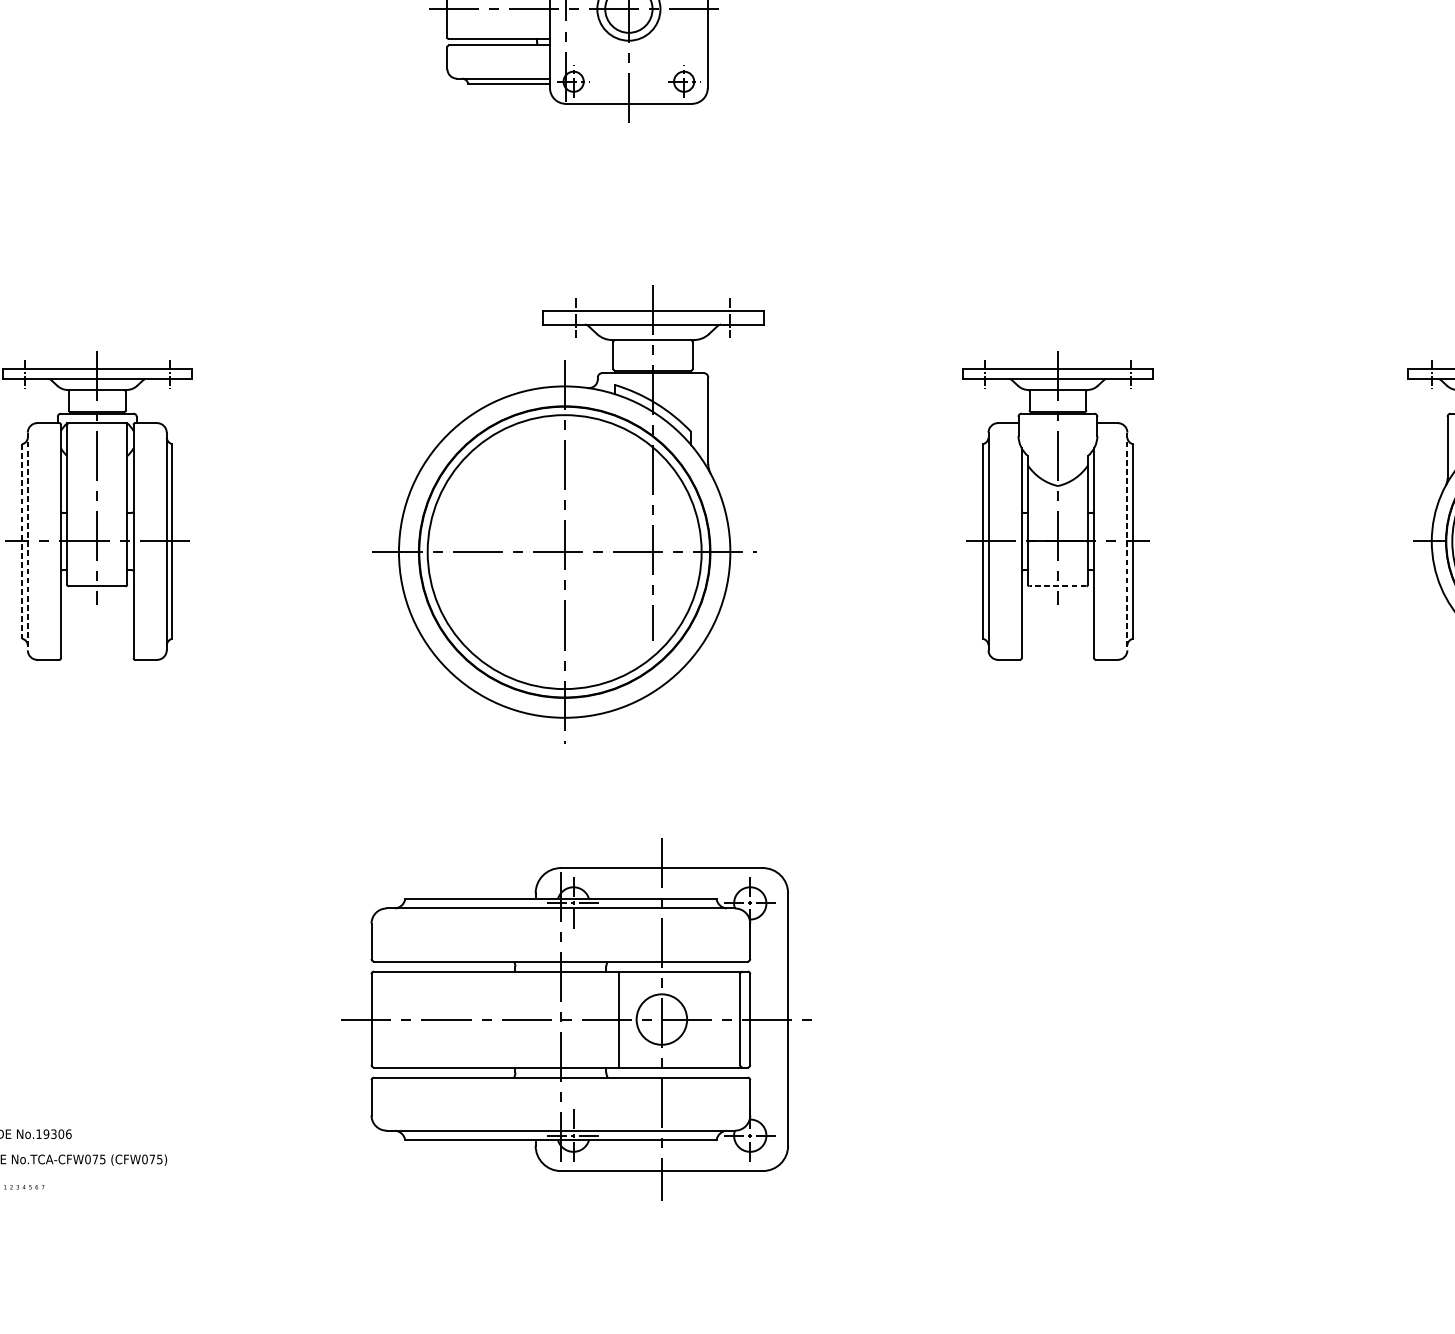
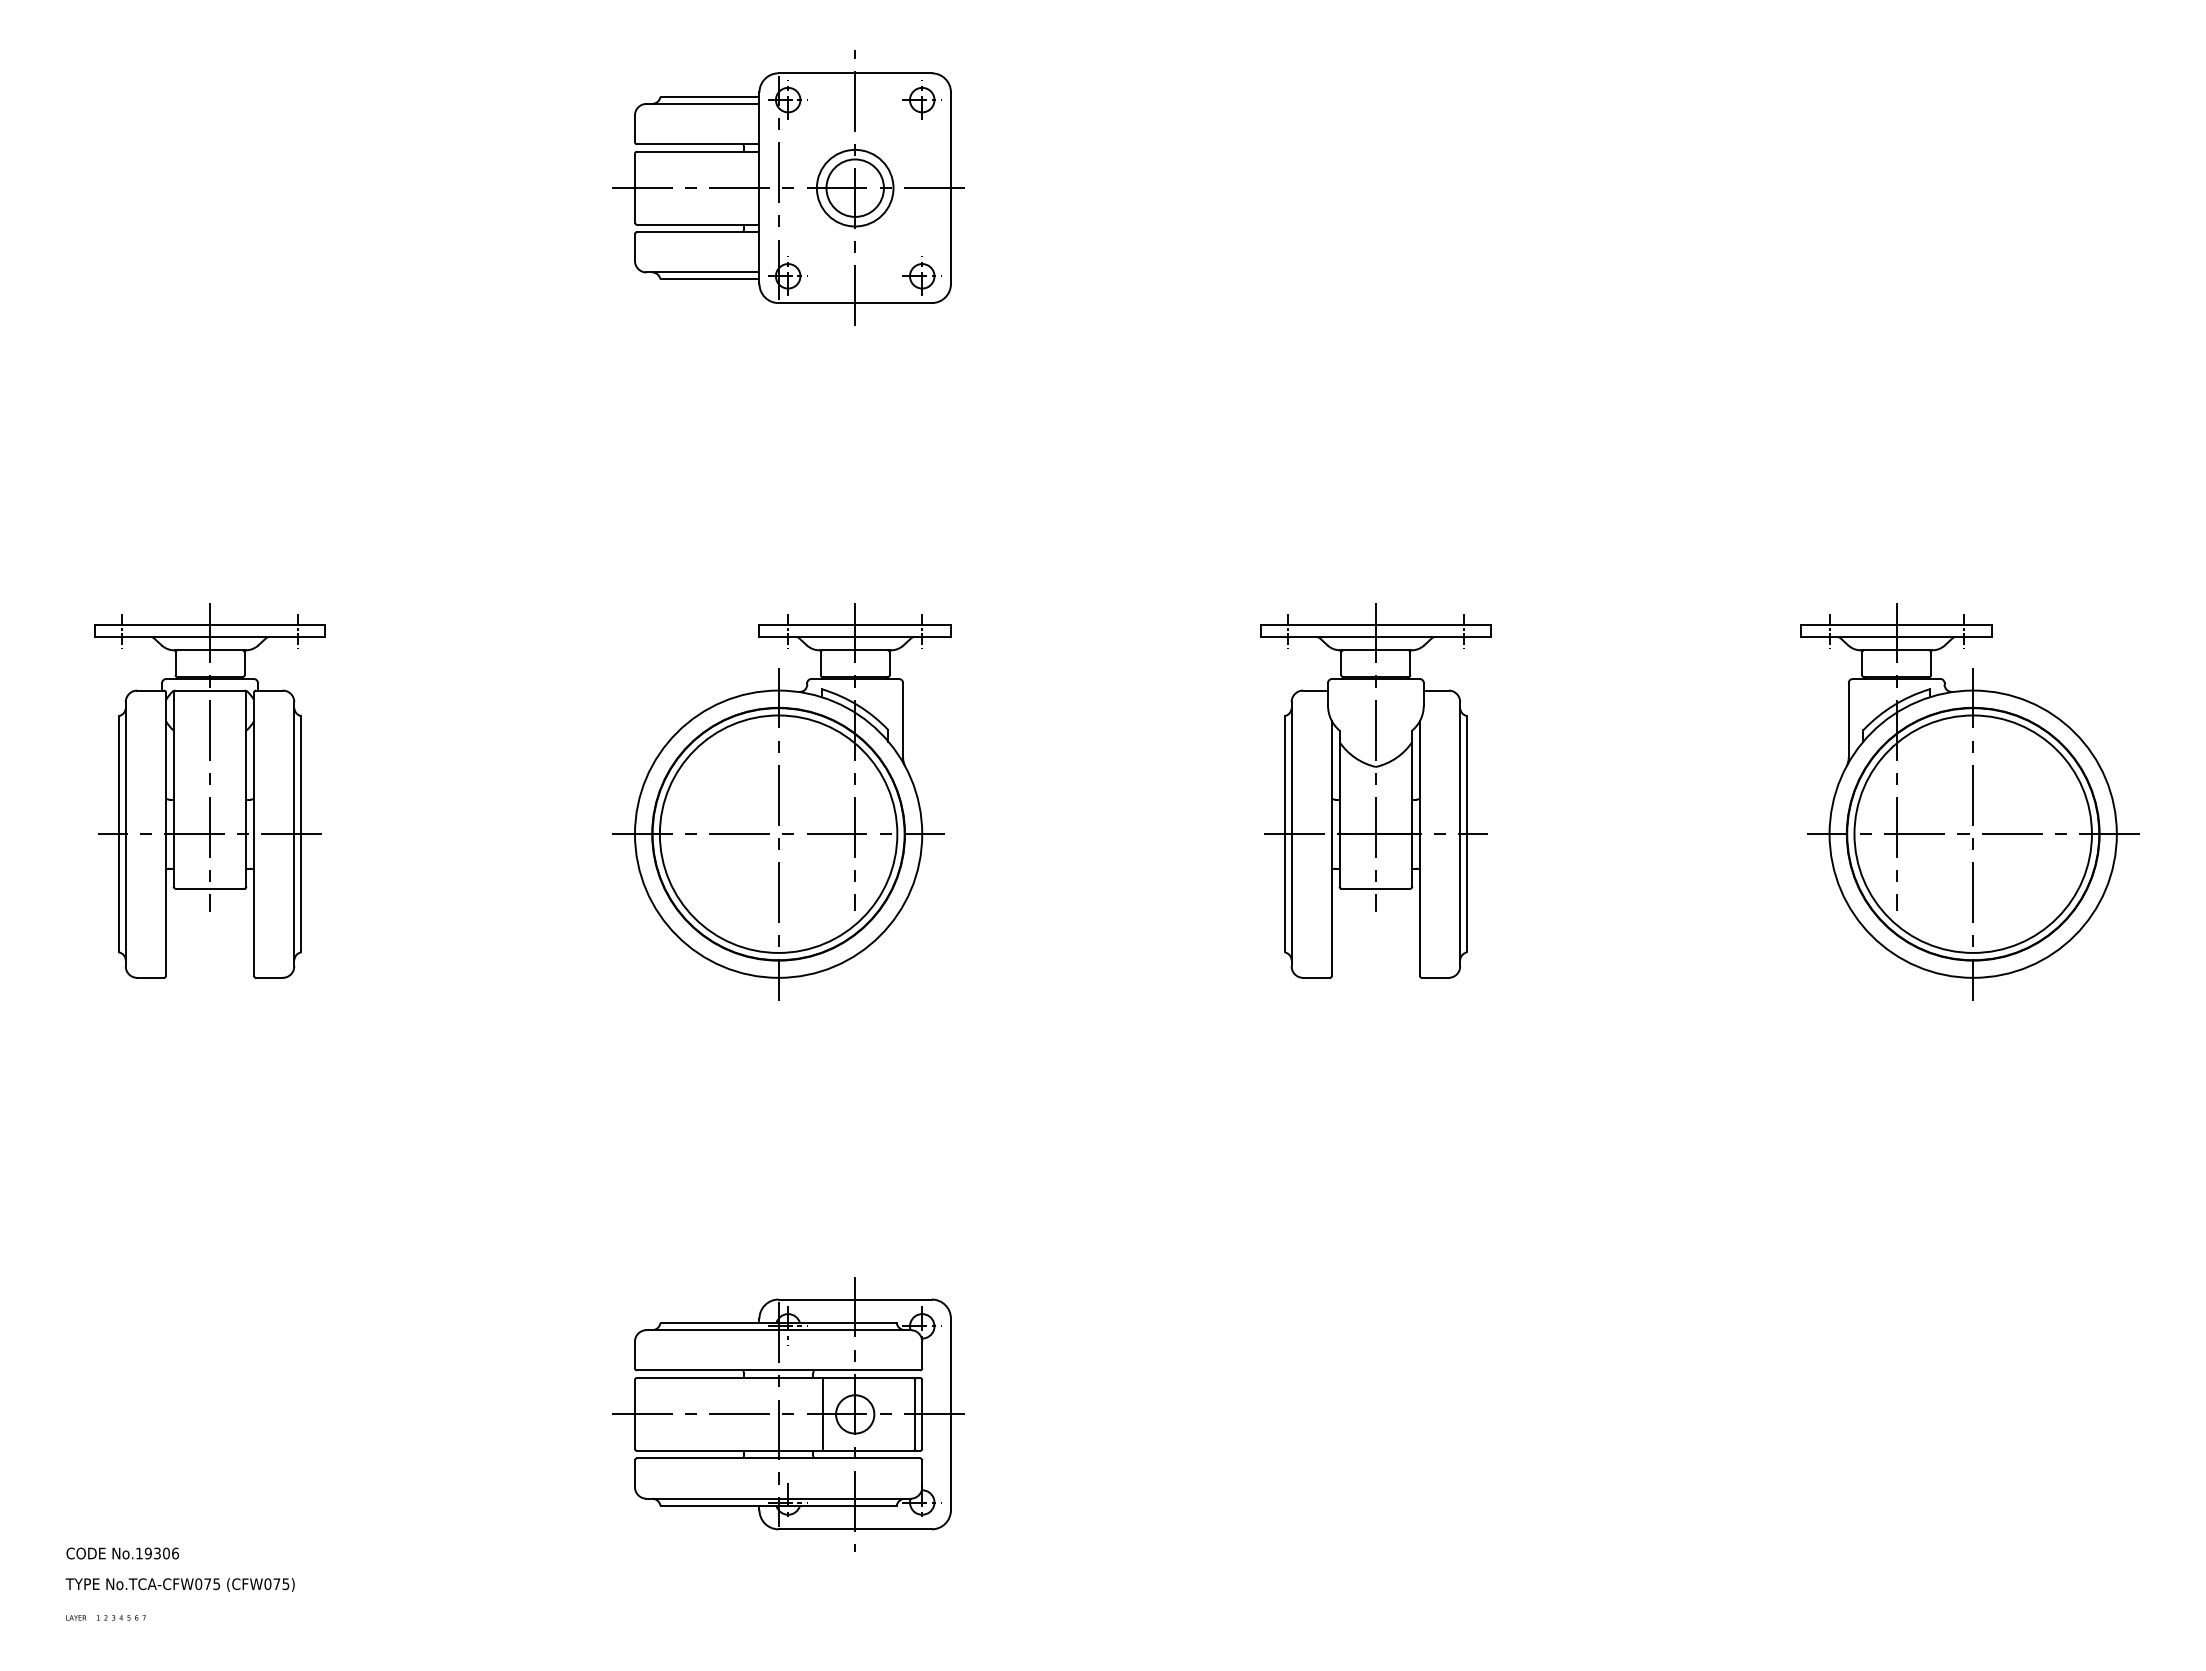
part: (568, 514) -> (781, 801), size x0.71
line: (21, 541) -> (118, 834), dashed -> solid
line: (27, 541) -> (125, 834), dashed -> solid
line: (1127, 541) -> (1460, 834), dashed -> solid
line: (1057, 586) -> (1375, 888), dashed -> solid
part: (573, 1019) -> (788, 1414), size x0.62

